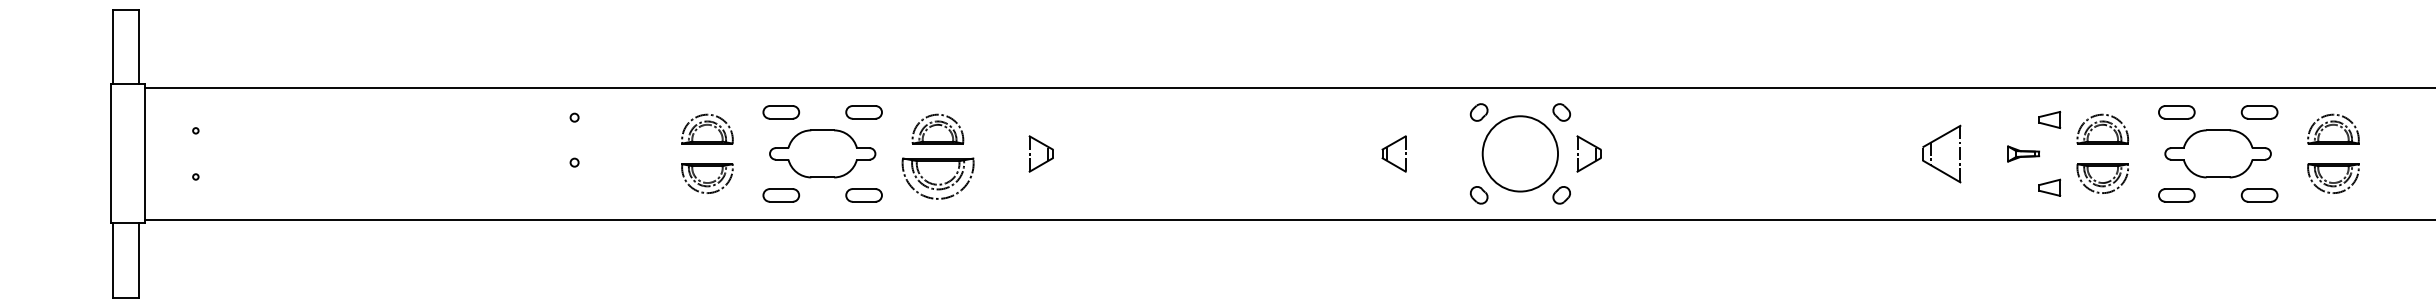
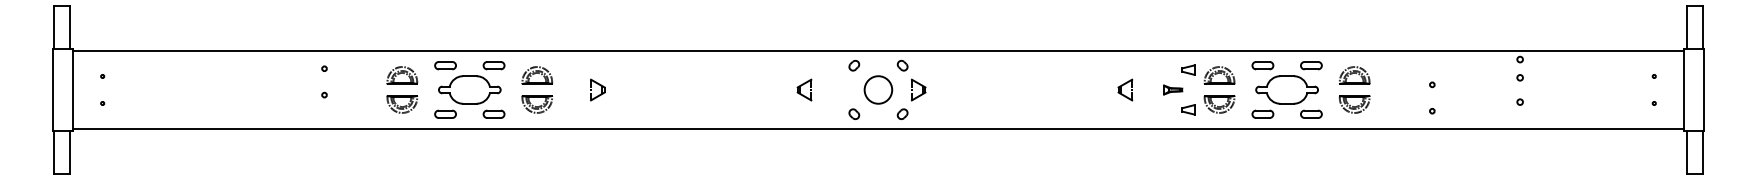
circle: (1520, 153) -> (878, 89), size x0.62
part: (1942, 153) -> (1125, 89), size x0.62
part: (936, 178) -> (536, 104), size x0.71

